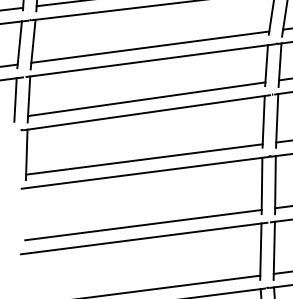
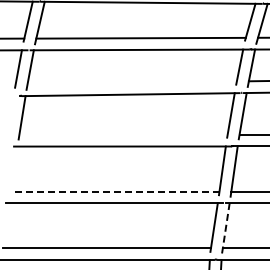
line: (145, 98) -> (131, 82), removed
line: (144, 159) -> (123, 134), removed
line: (142, 225) -> (114, 191), solid -> dashed
line: (273, 249) -> (225, 227), solid -> dashed

